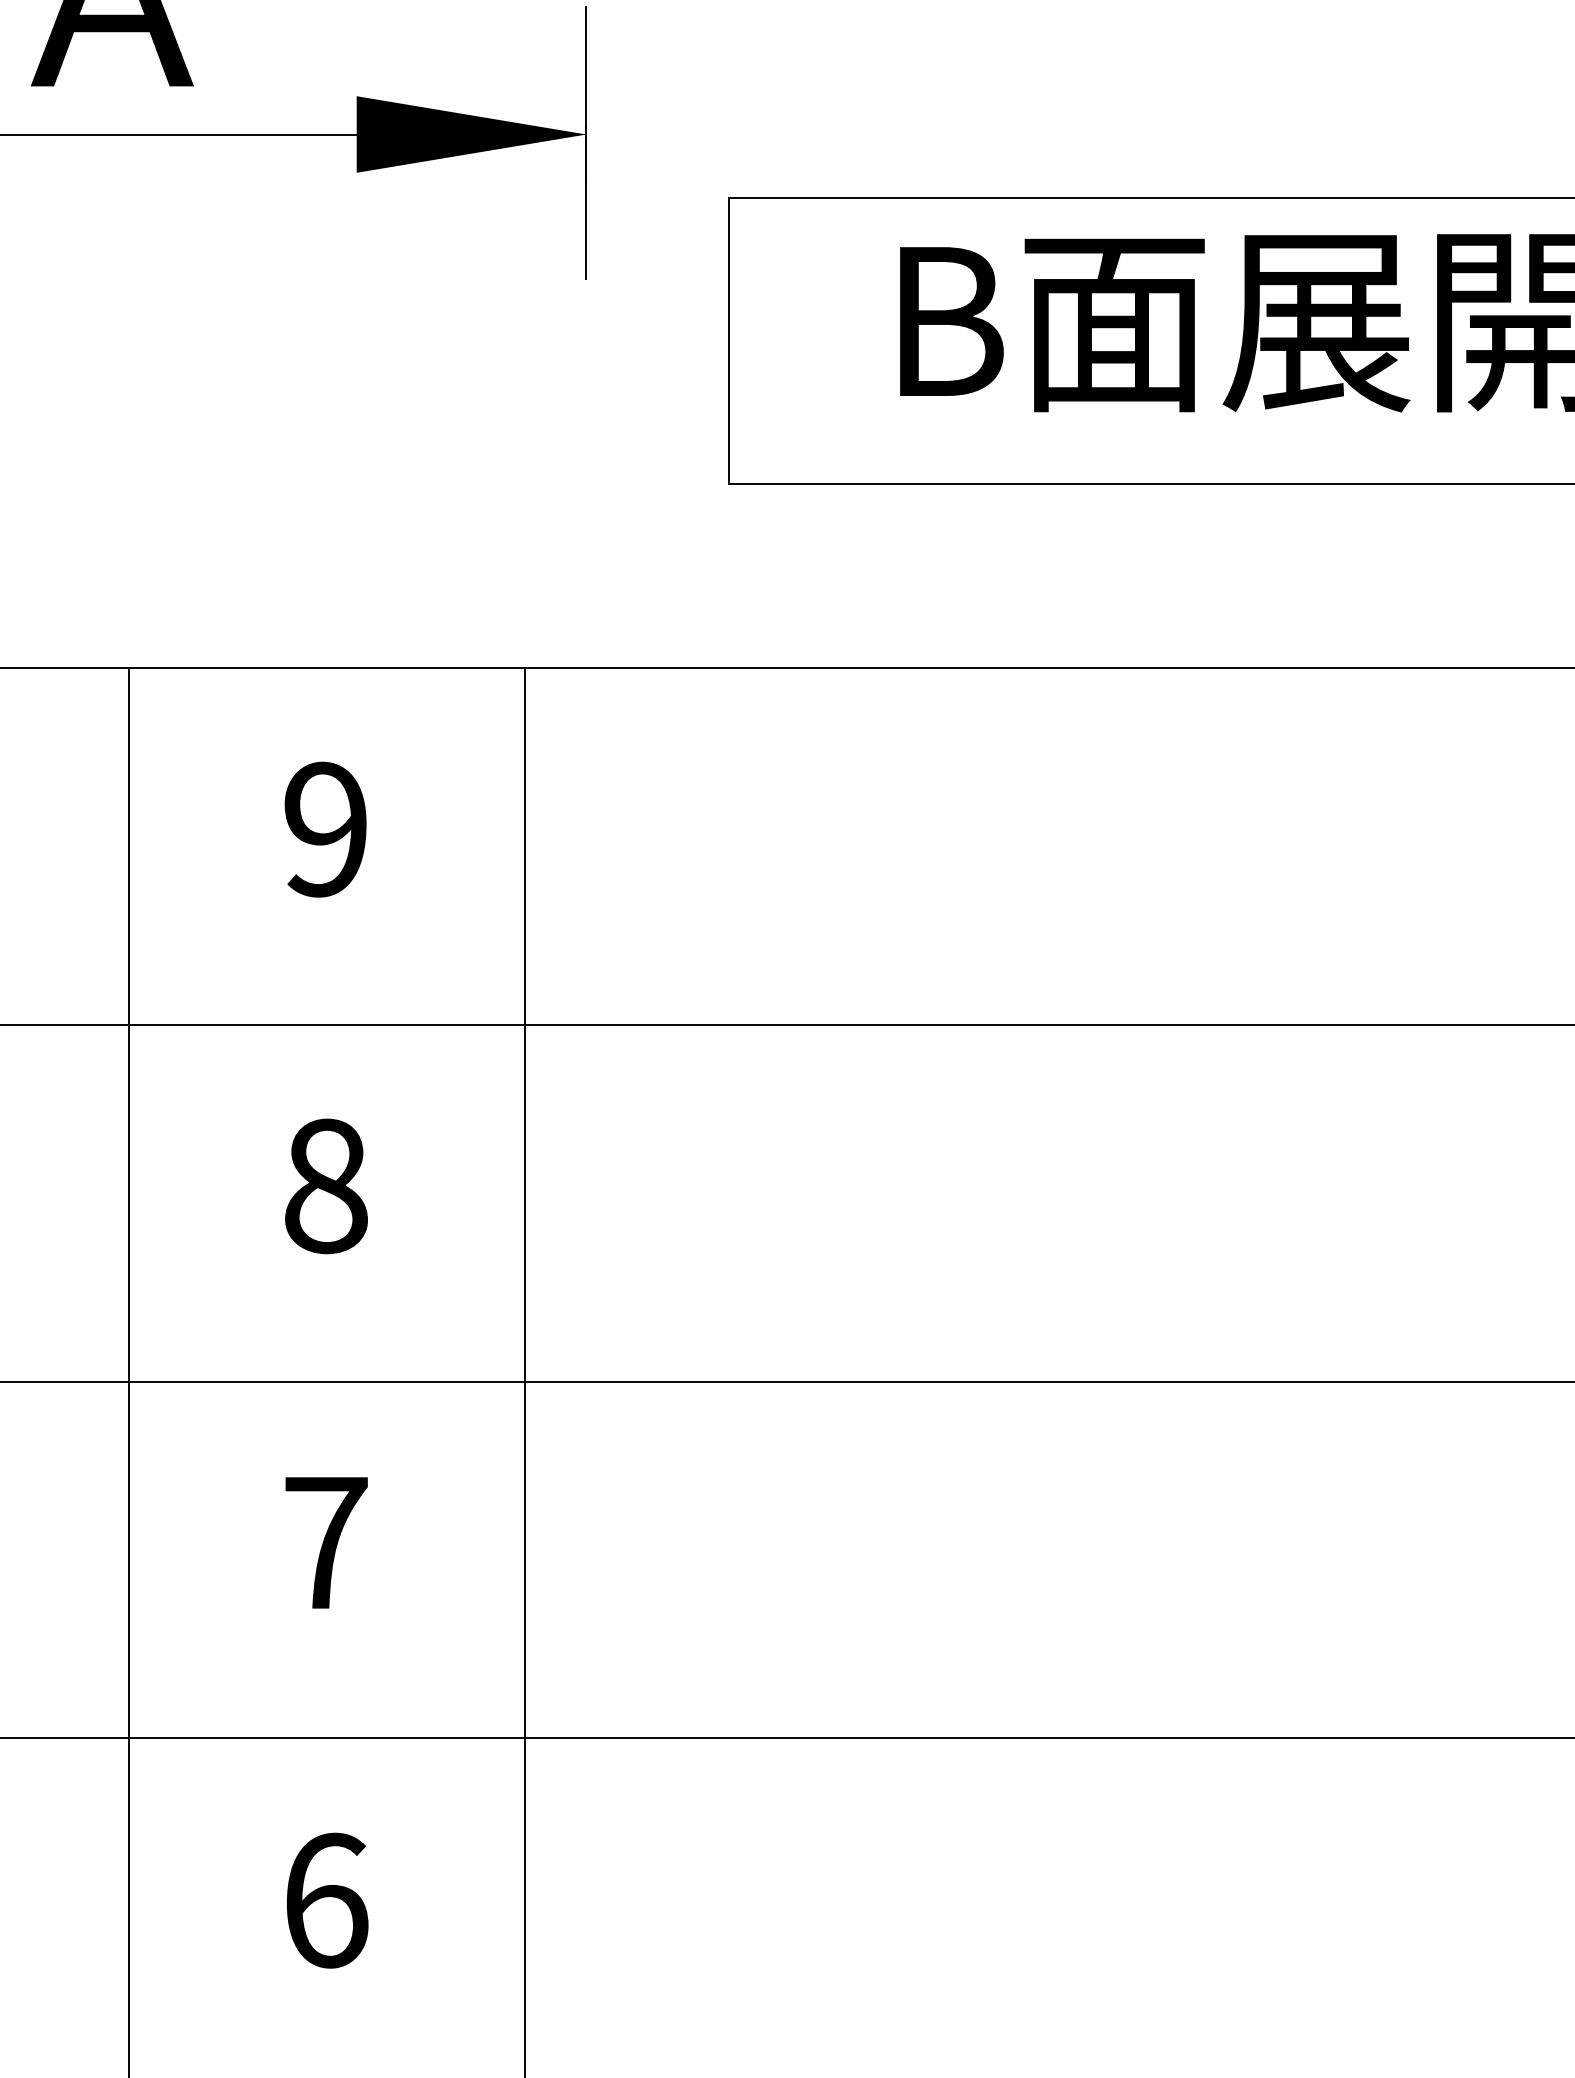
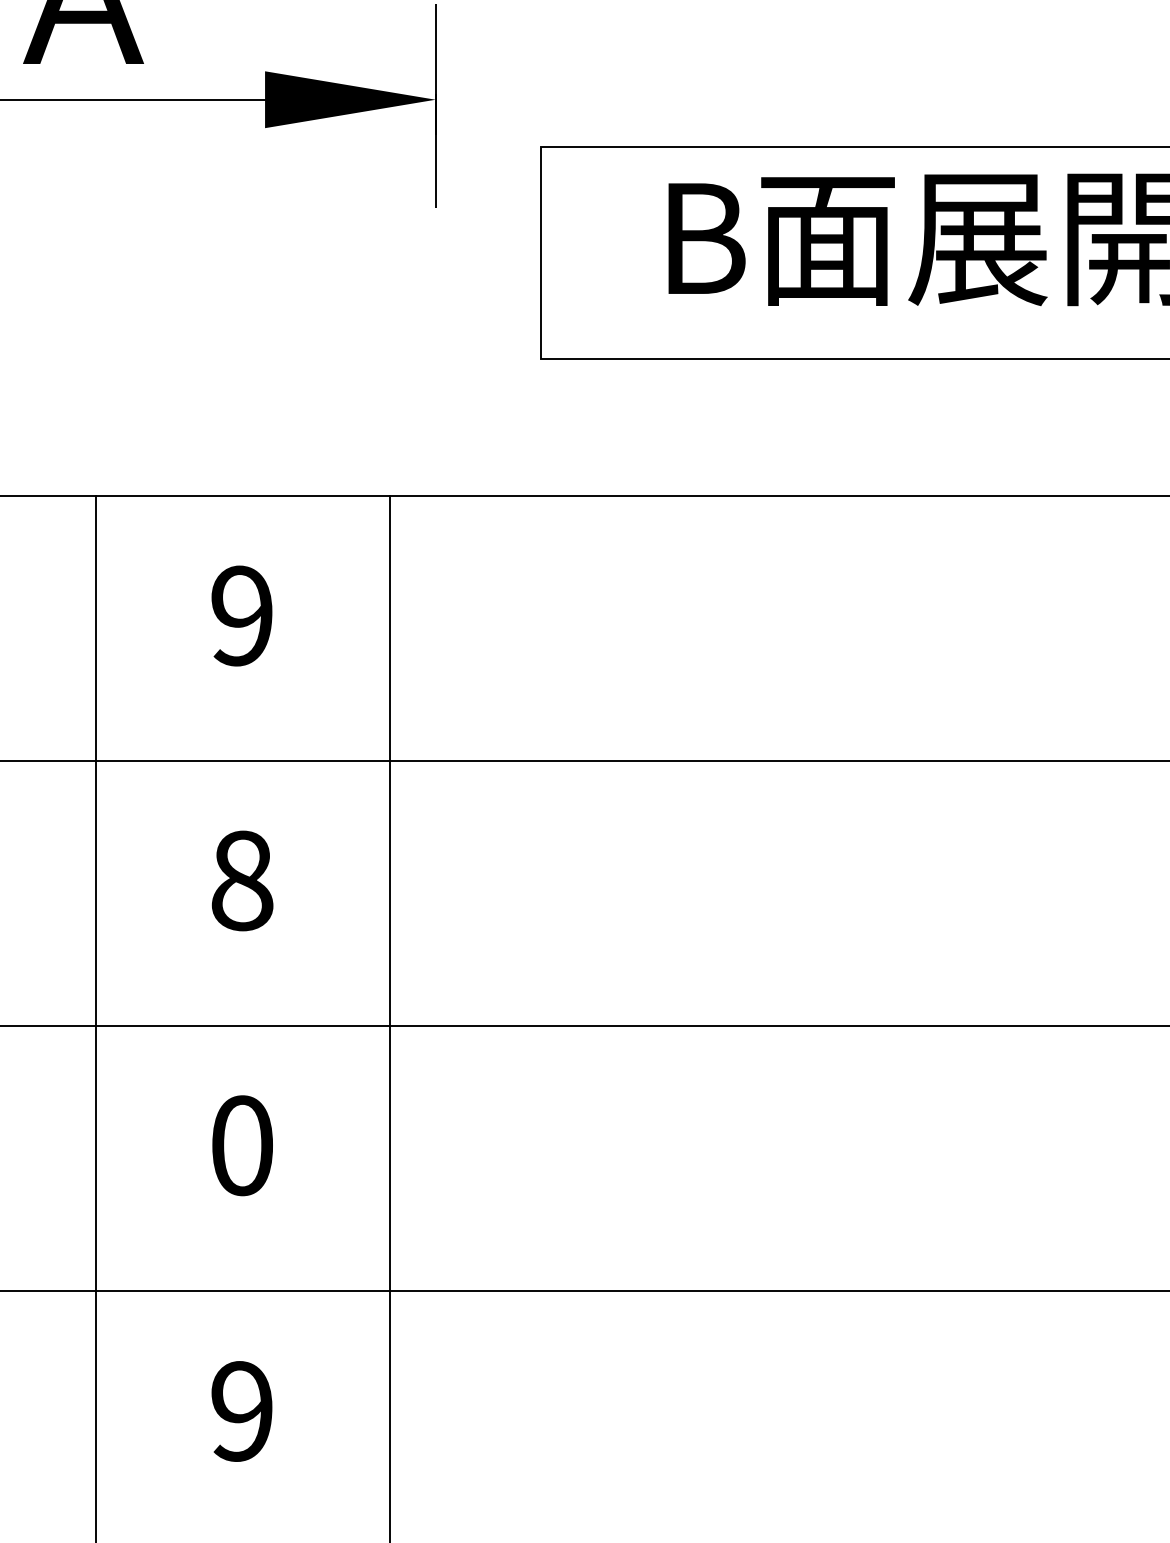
text: (326, 1542) -> (242, 1145), 7 -> 0
text: (326, 1900) -> (242, 1411), 6 -> 9

